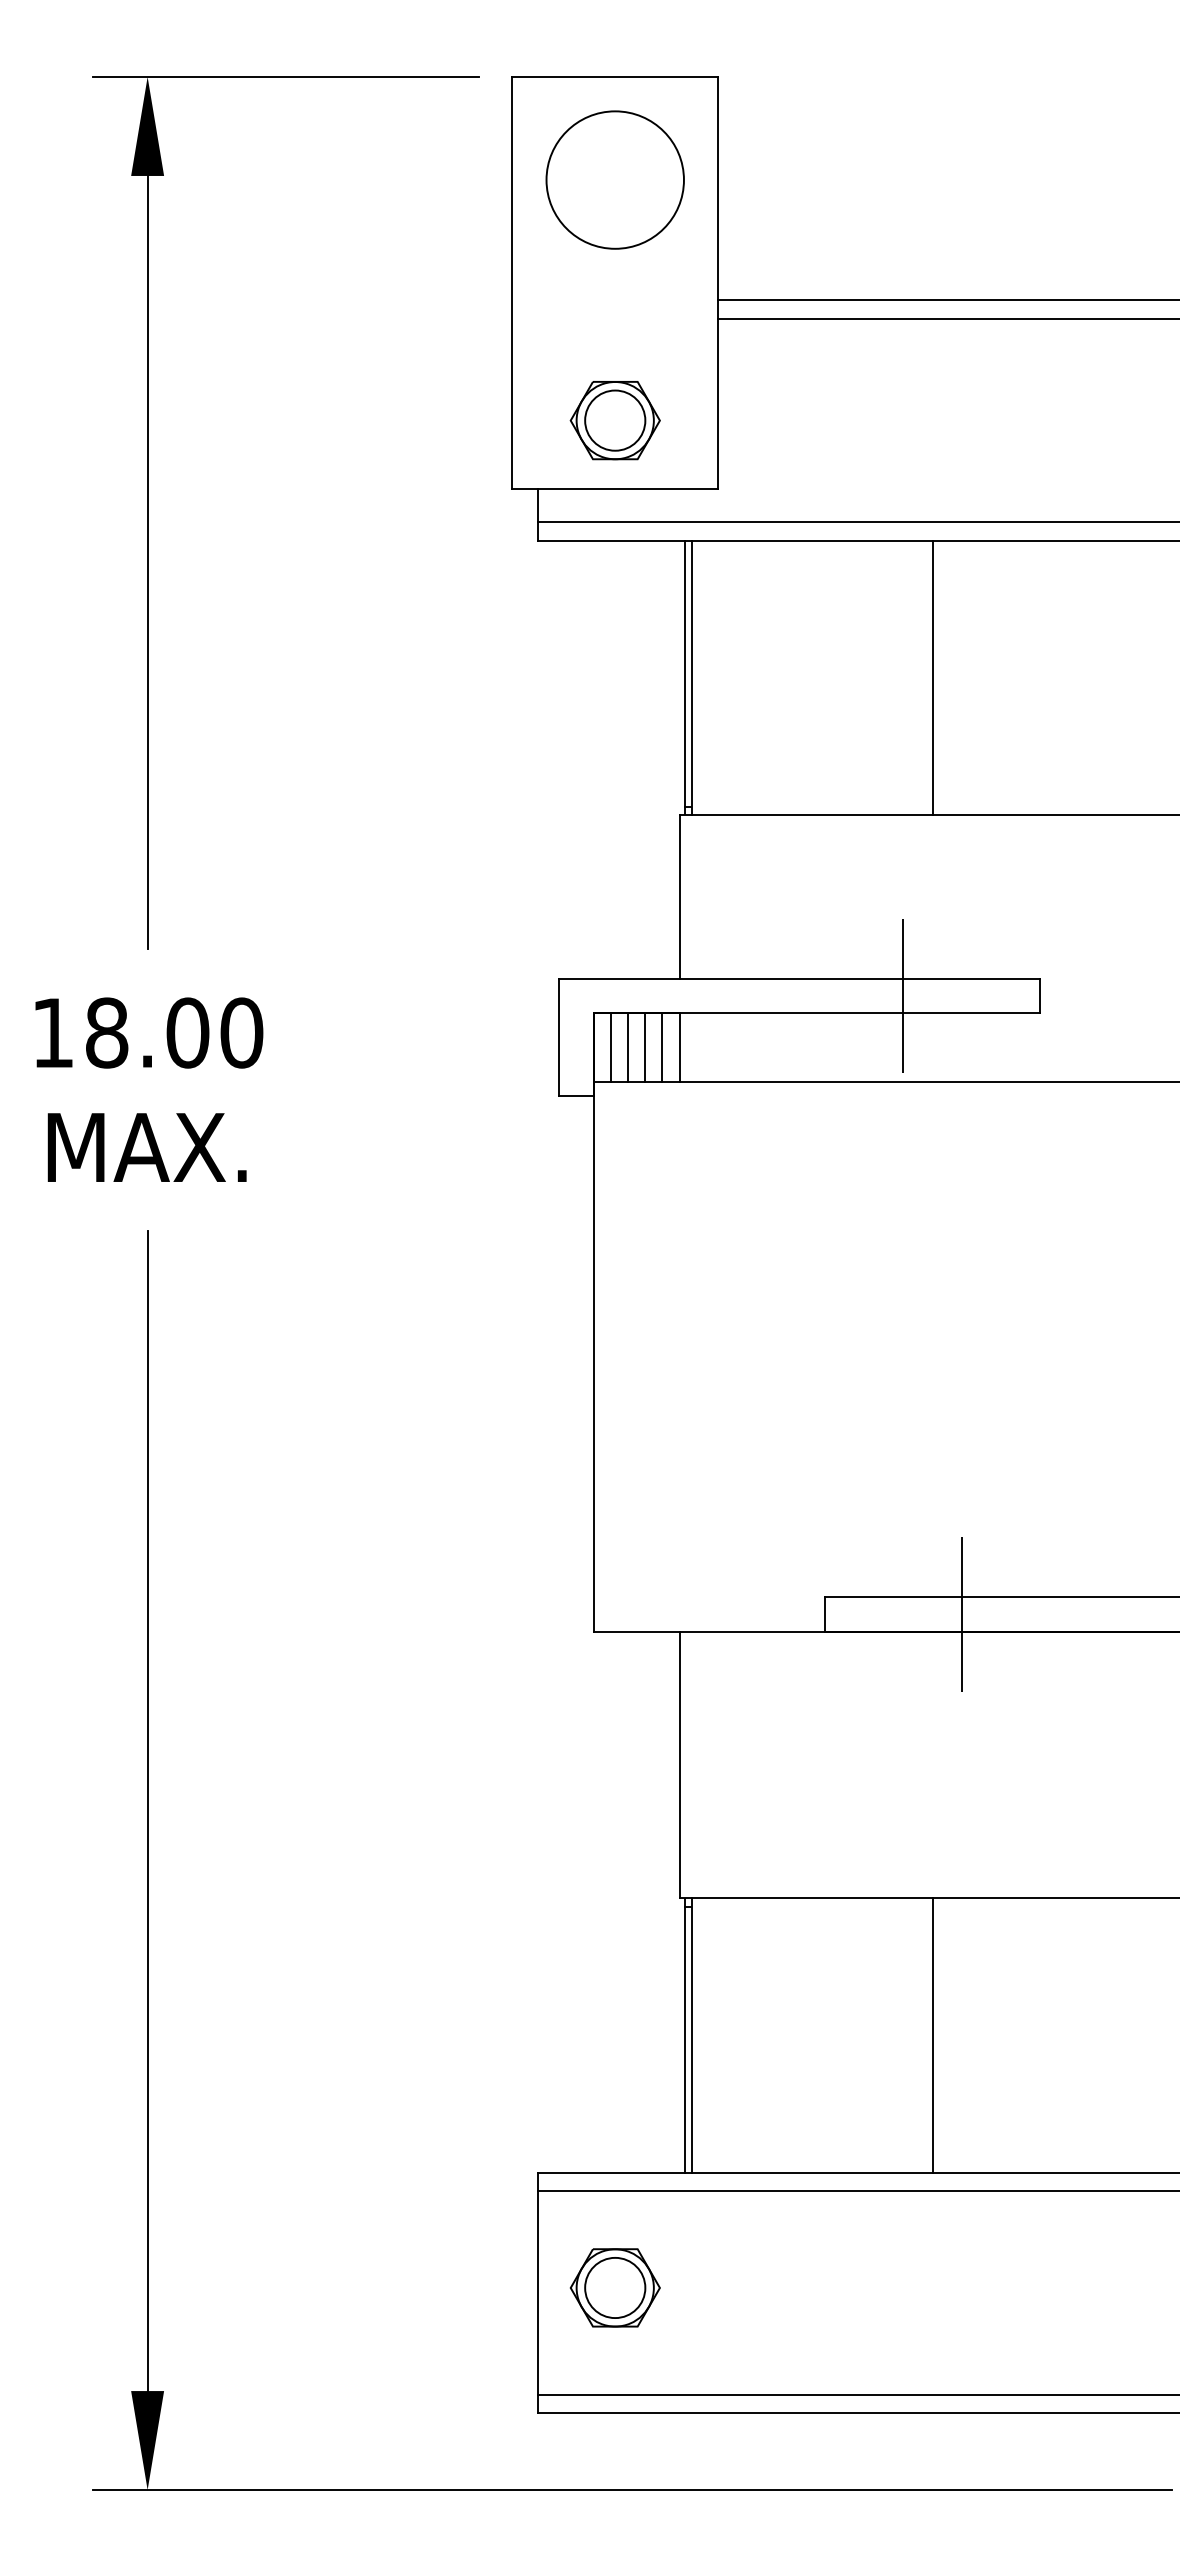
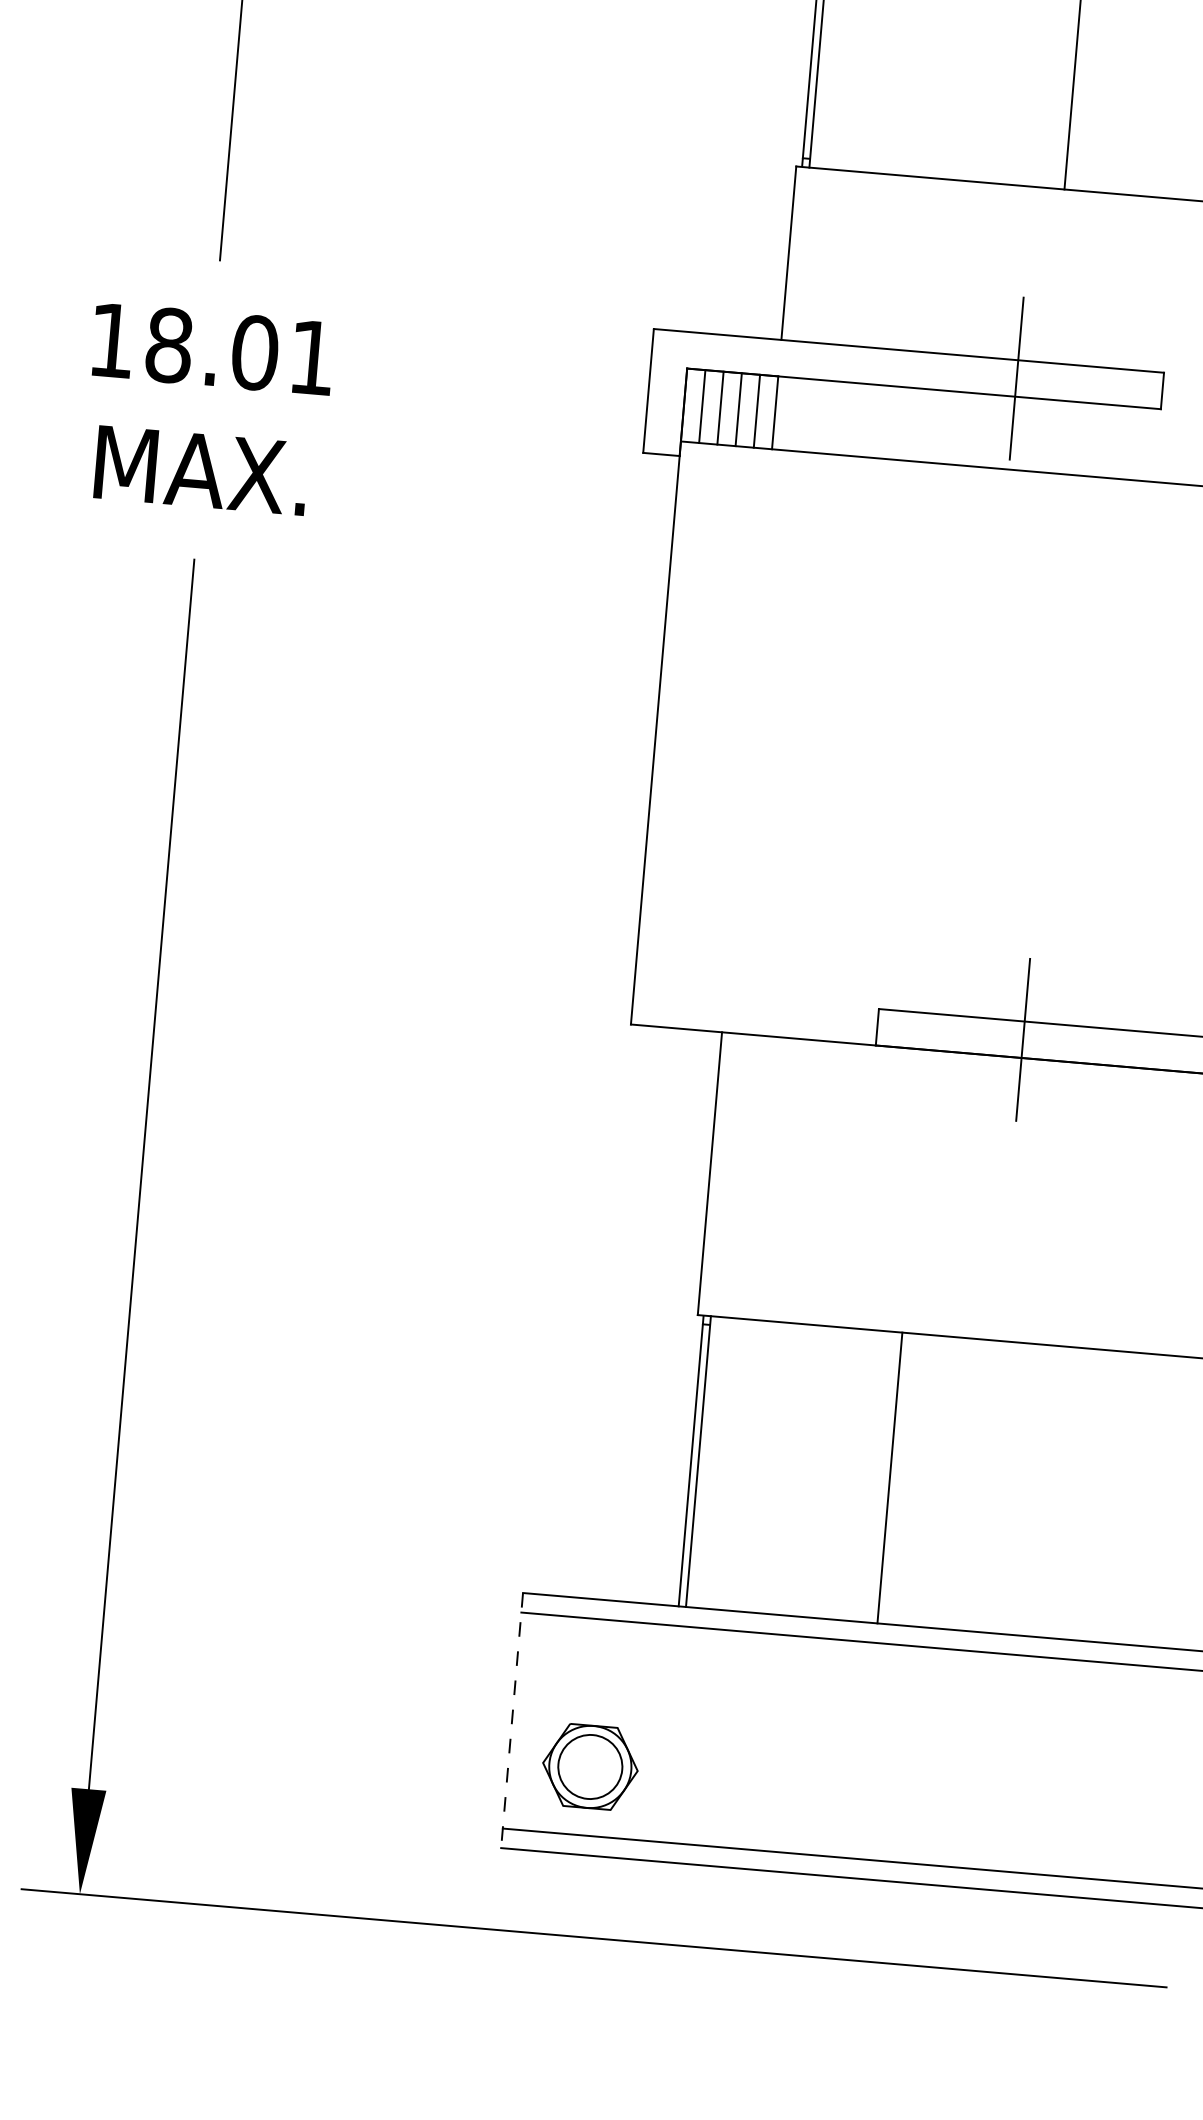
text: (241, 1032) -> (311, 357), 18.00 -> 18.01
line: (932, 2035) -> (889, 1478), moved
part: (614, 2287) -> (589, 1766), moved
line: (538, 2293) -> (512, 1721), solid -> dashed

